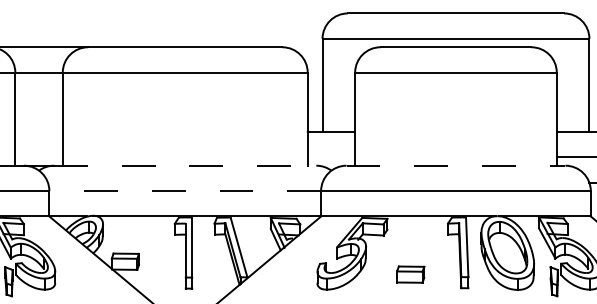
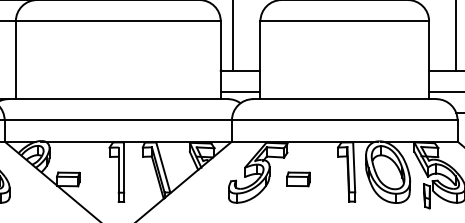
line: (331, 157) -> (240, 92), added
line: (185, 165) -> (118, 98), dashed -> solid
line: (456, 165) -> (345, 98), dashed -> solid
line: (185, 191) -> (118, 120), dashed -> solid
part: (410, 274) -> (298, 179), moved

